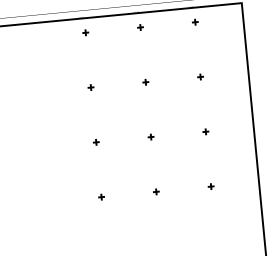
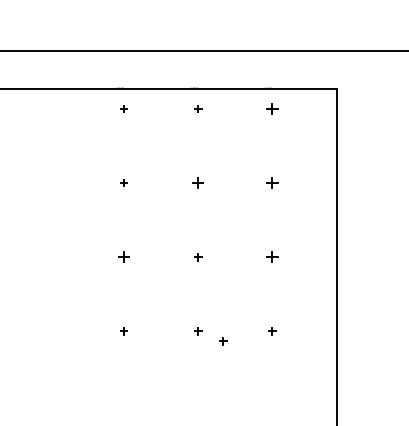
part: (195, 21) -> (272, 108), size x1.6
part: (200, 76) -> (272, 182), size x1.6
part: (146, 81) -> (198, 182), size x1.6
part: (206, 132) -> (272, 257), size x1.6
part: (95, 142) -> (123, 257), size x1.6
part: (175, 197) -> (223, 341), added

